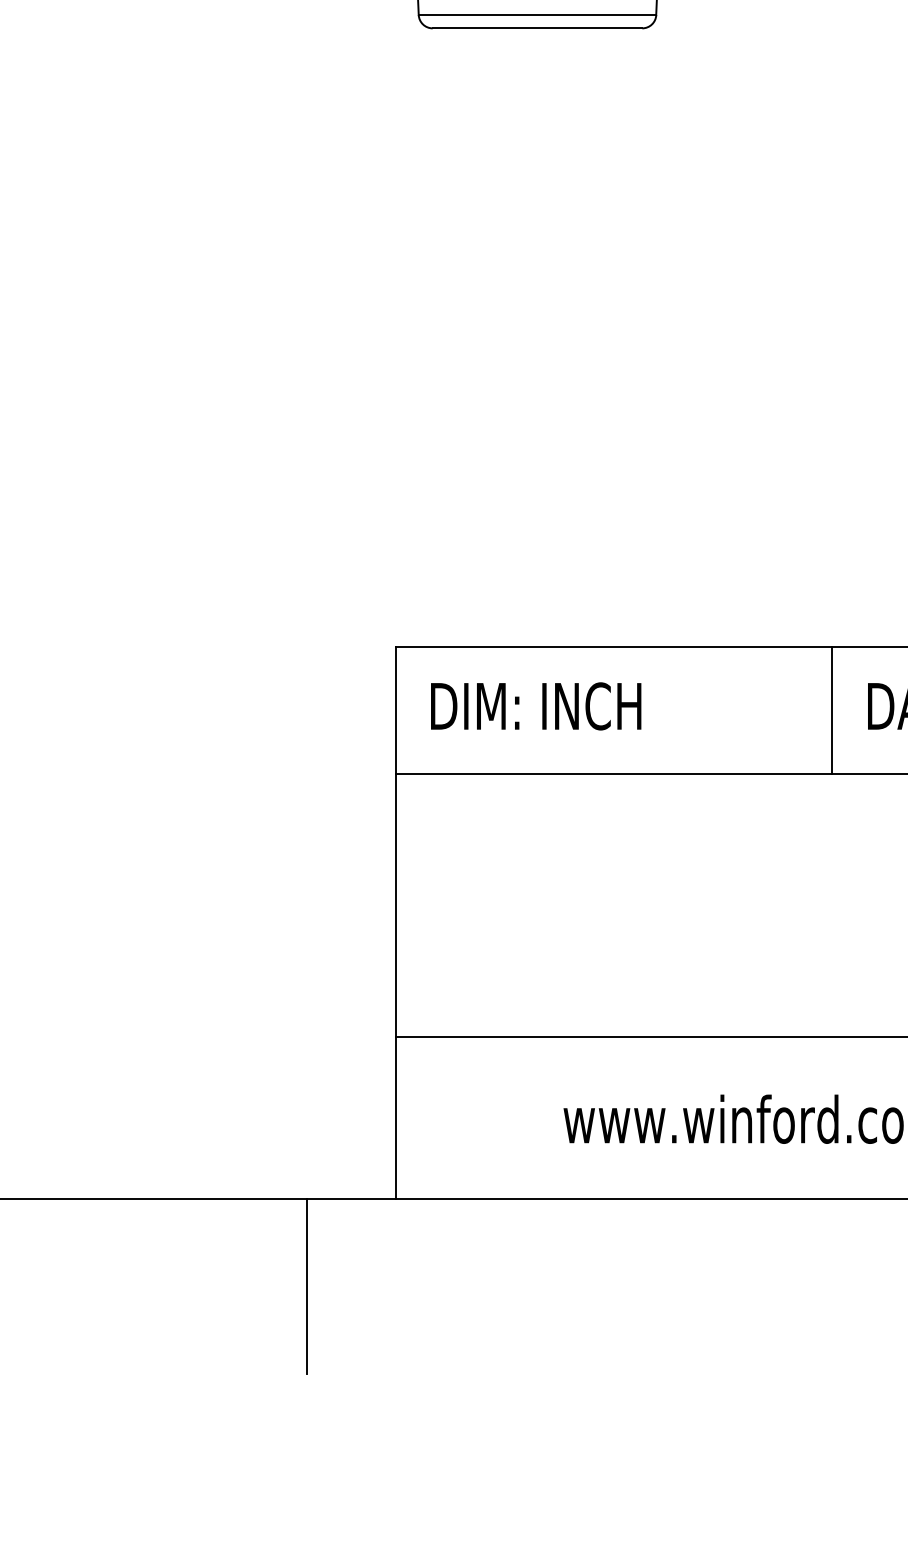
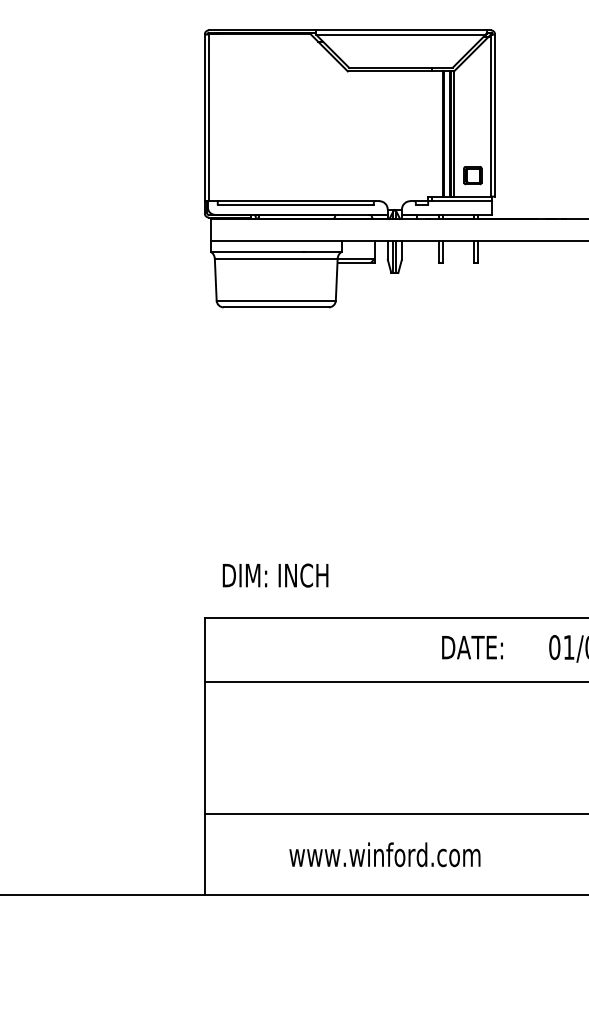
text: (535, 706) -> (275, 575), moved
line: (832, 710) -> (424, 649), removed
line: (306, 1286) -> (160, 938), removed

